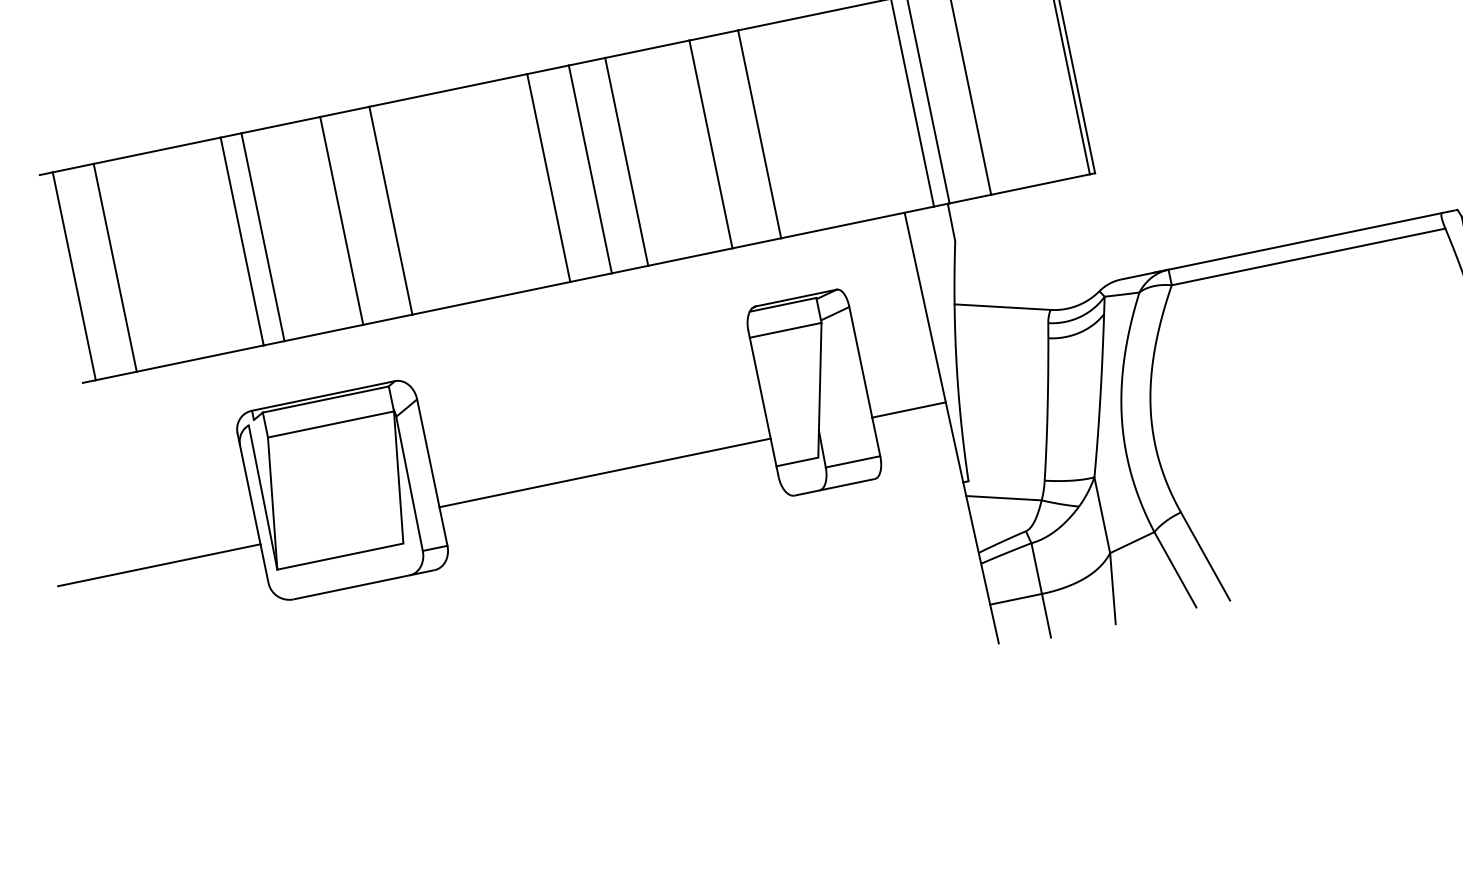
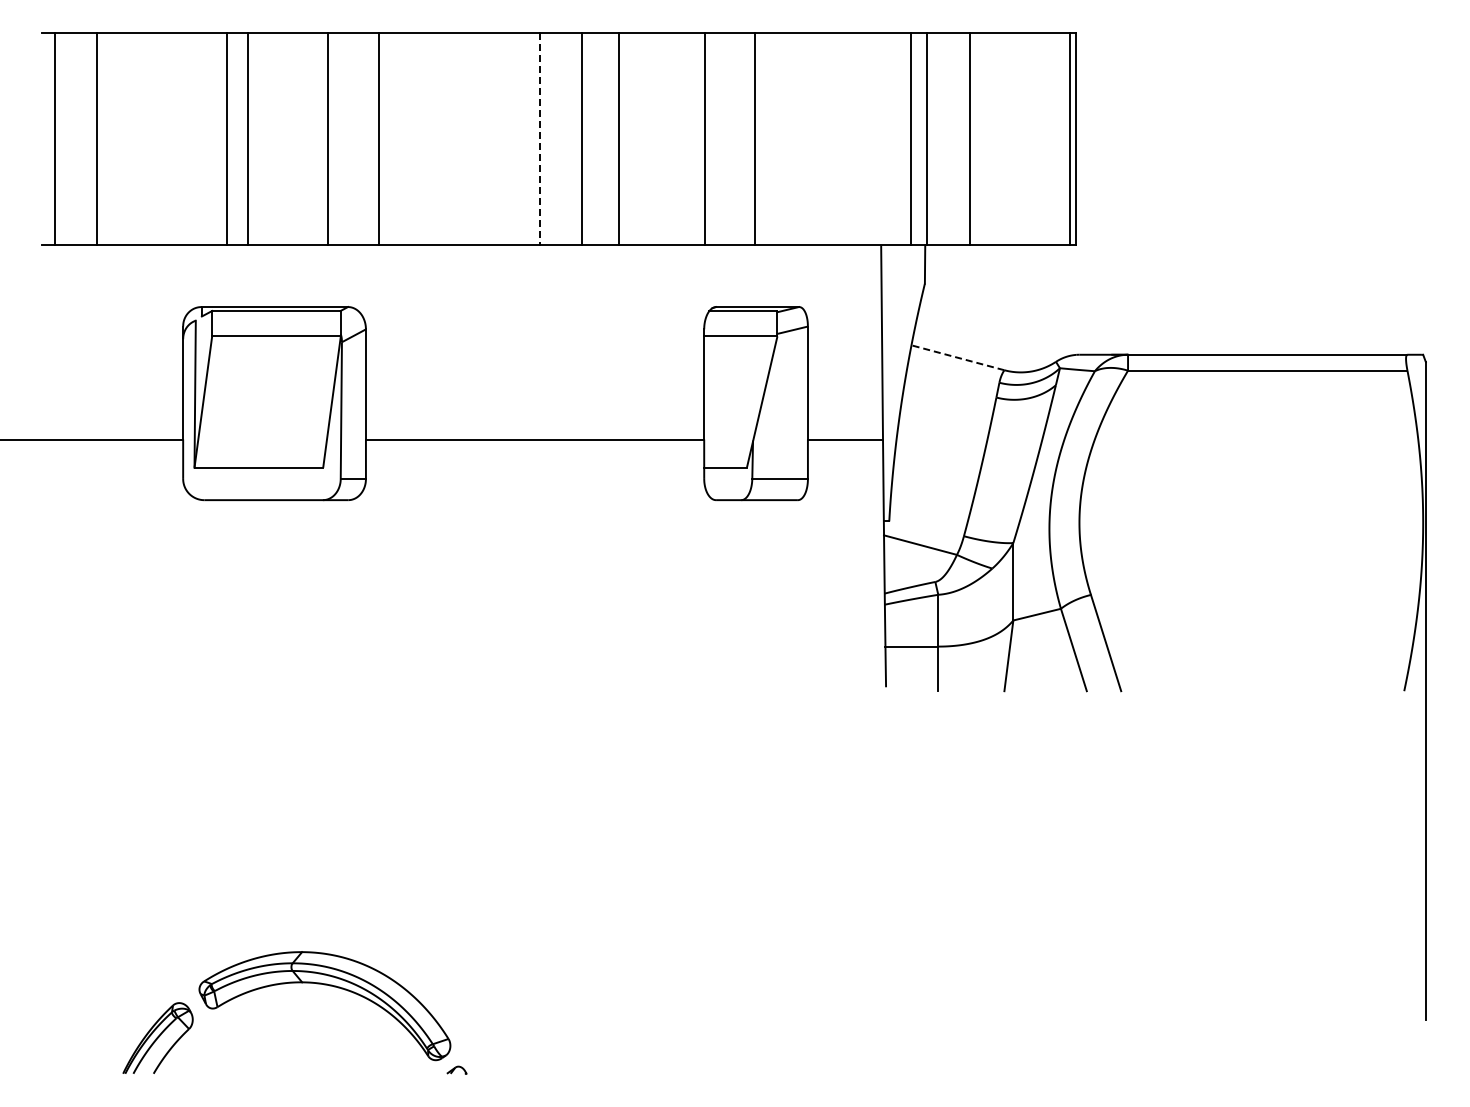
line: (548, 178) -> (539, 139), solid -> dashed
line: (1002, 306) -> (957, 357), solid -> dashed

